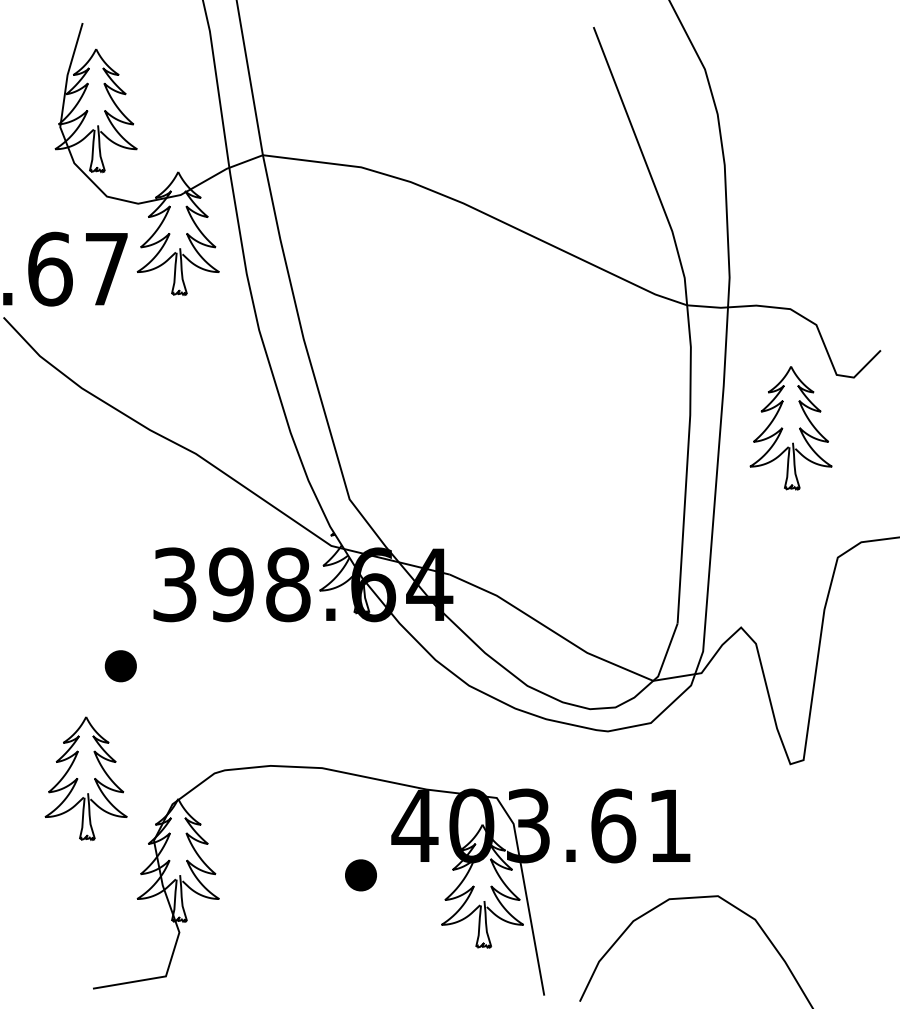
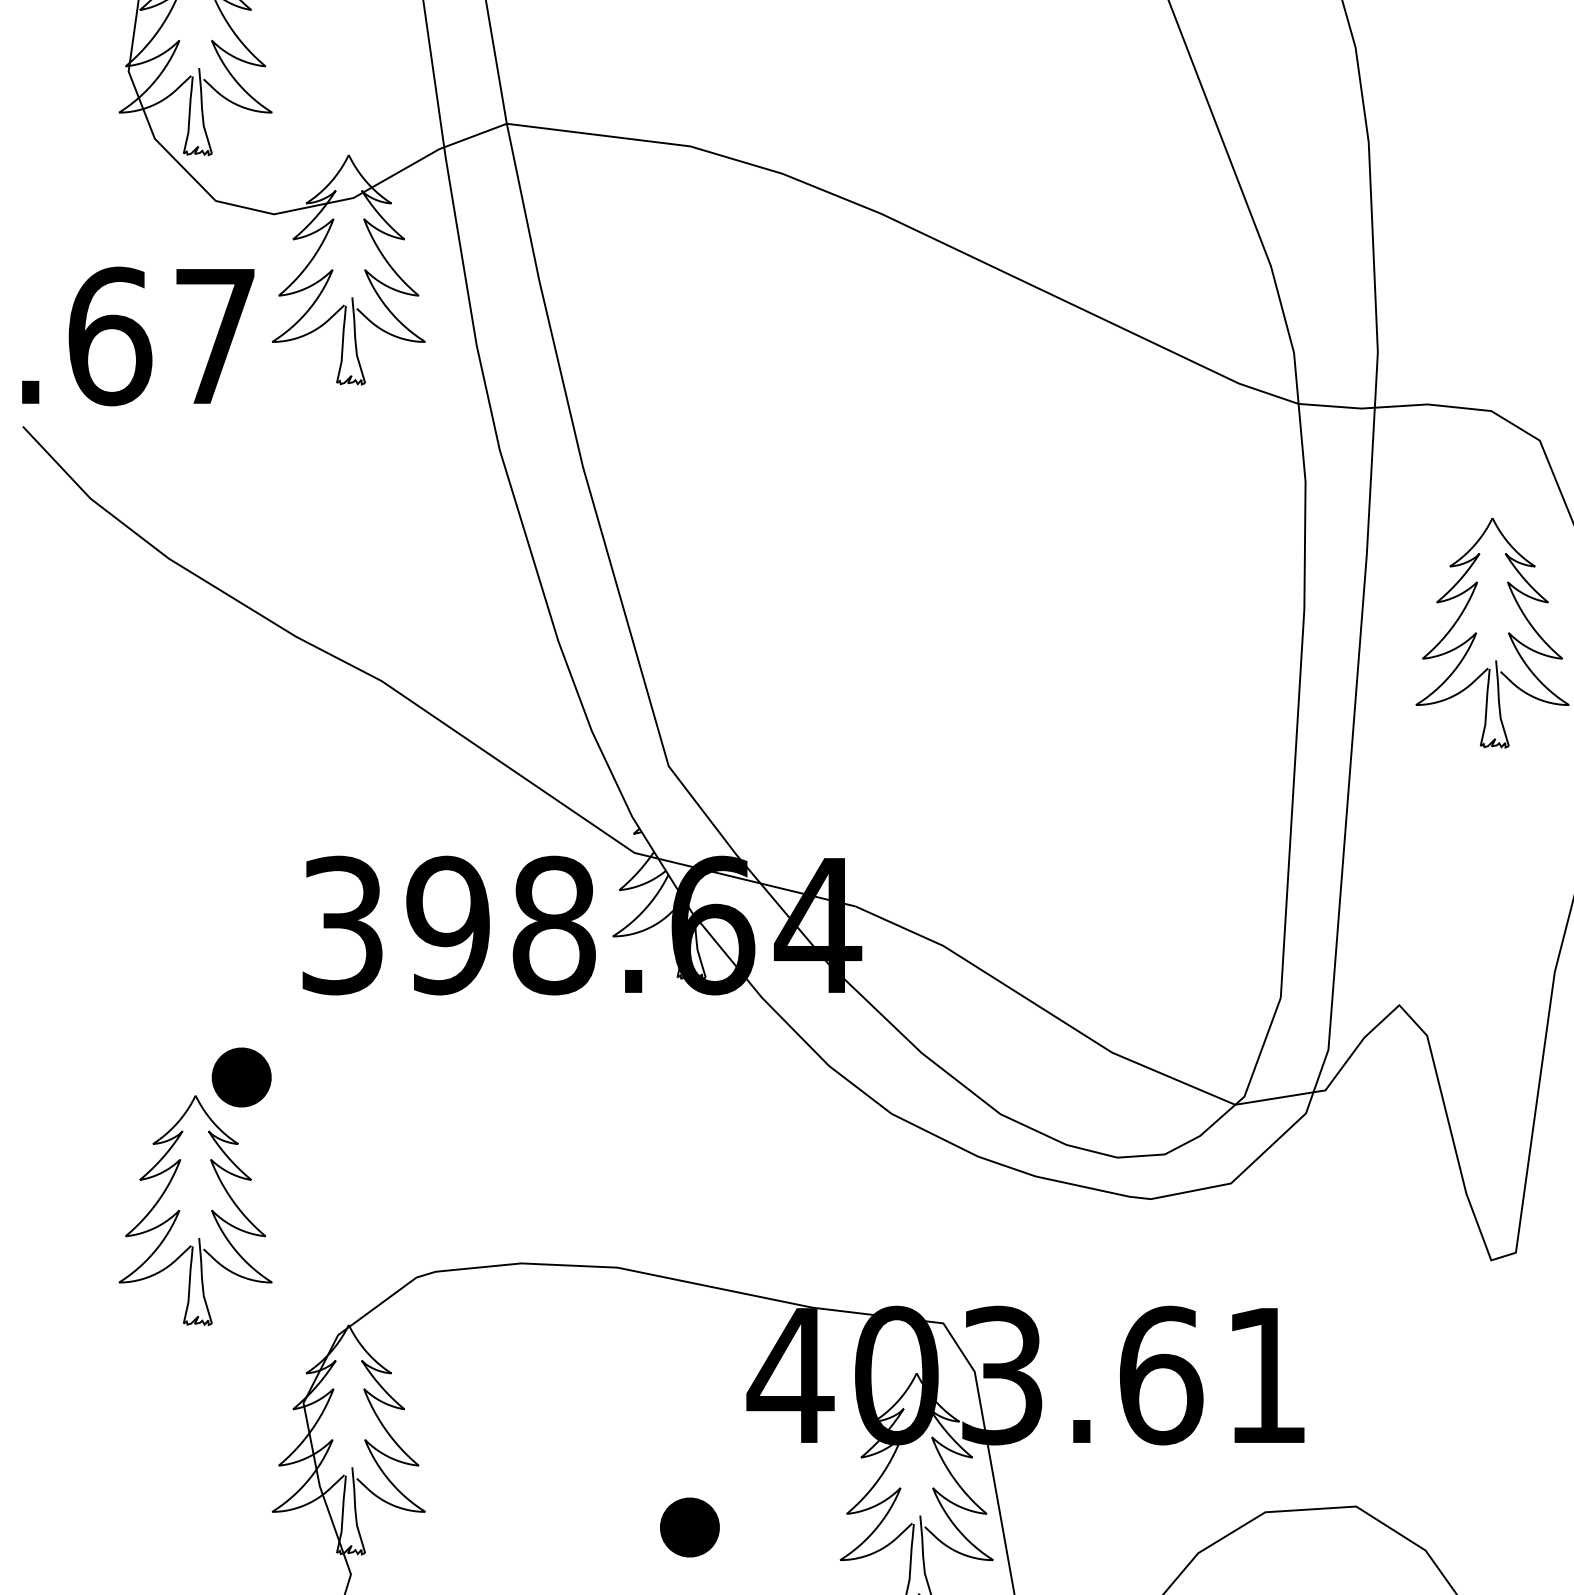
part: (85, 778) -> (194, 1210), moved
part: (360, 875) -> (688, 1527), moved

